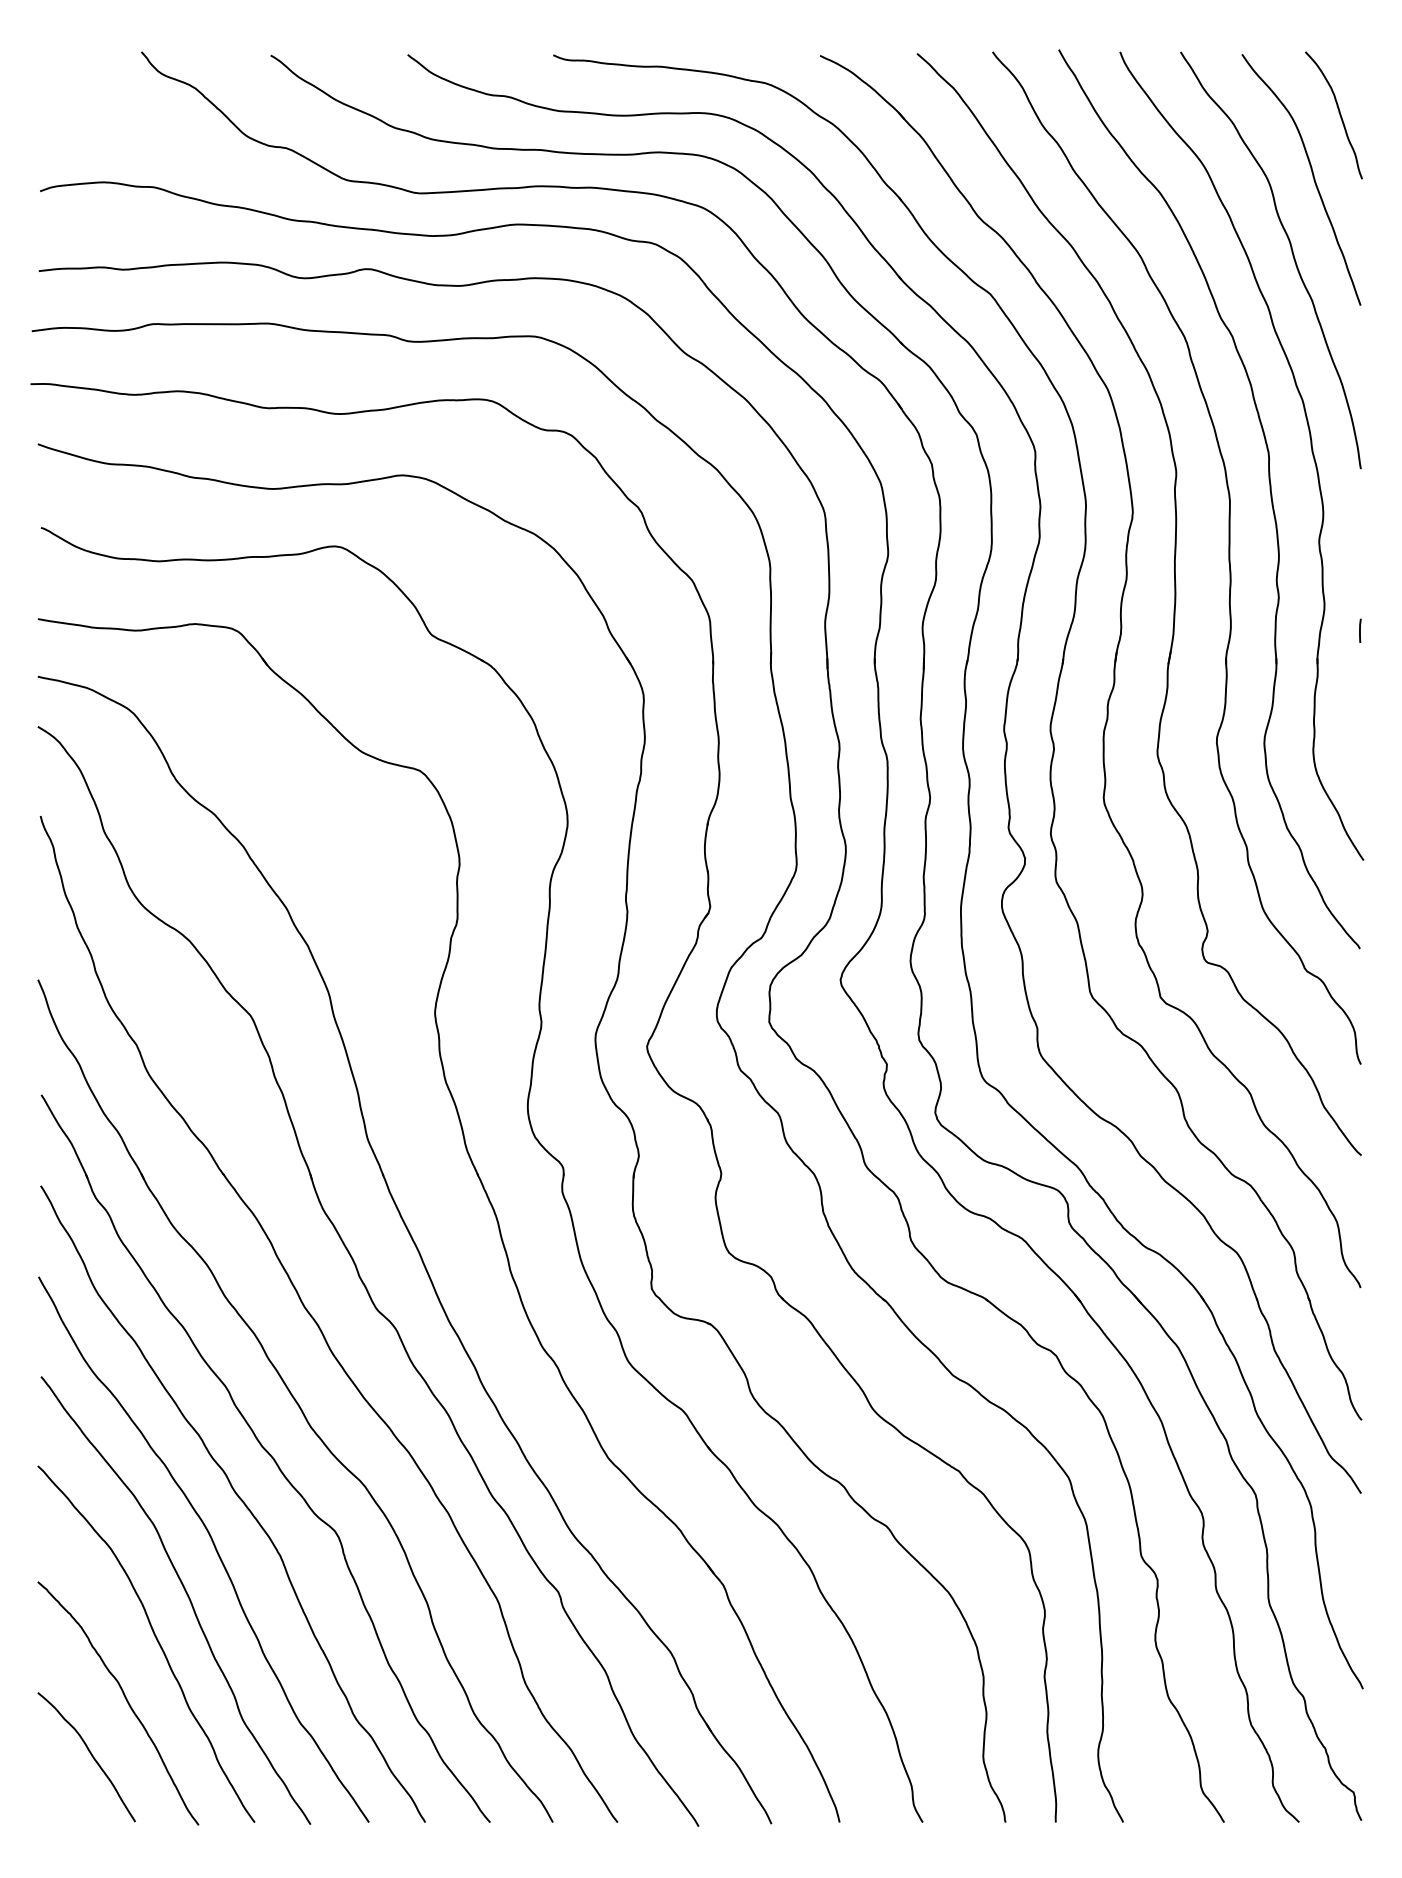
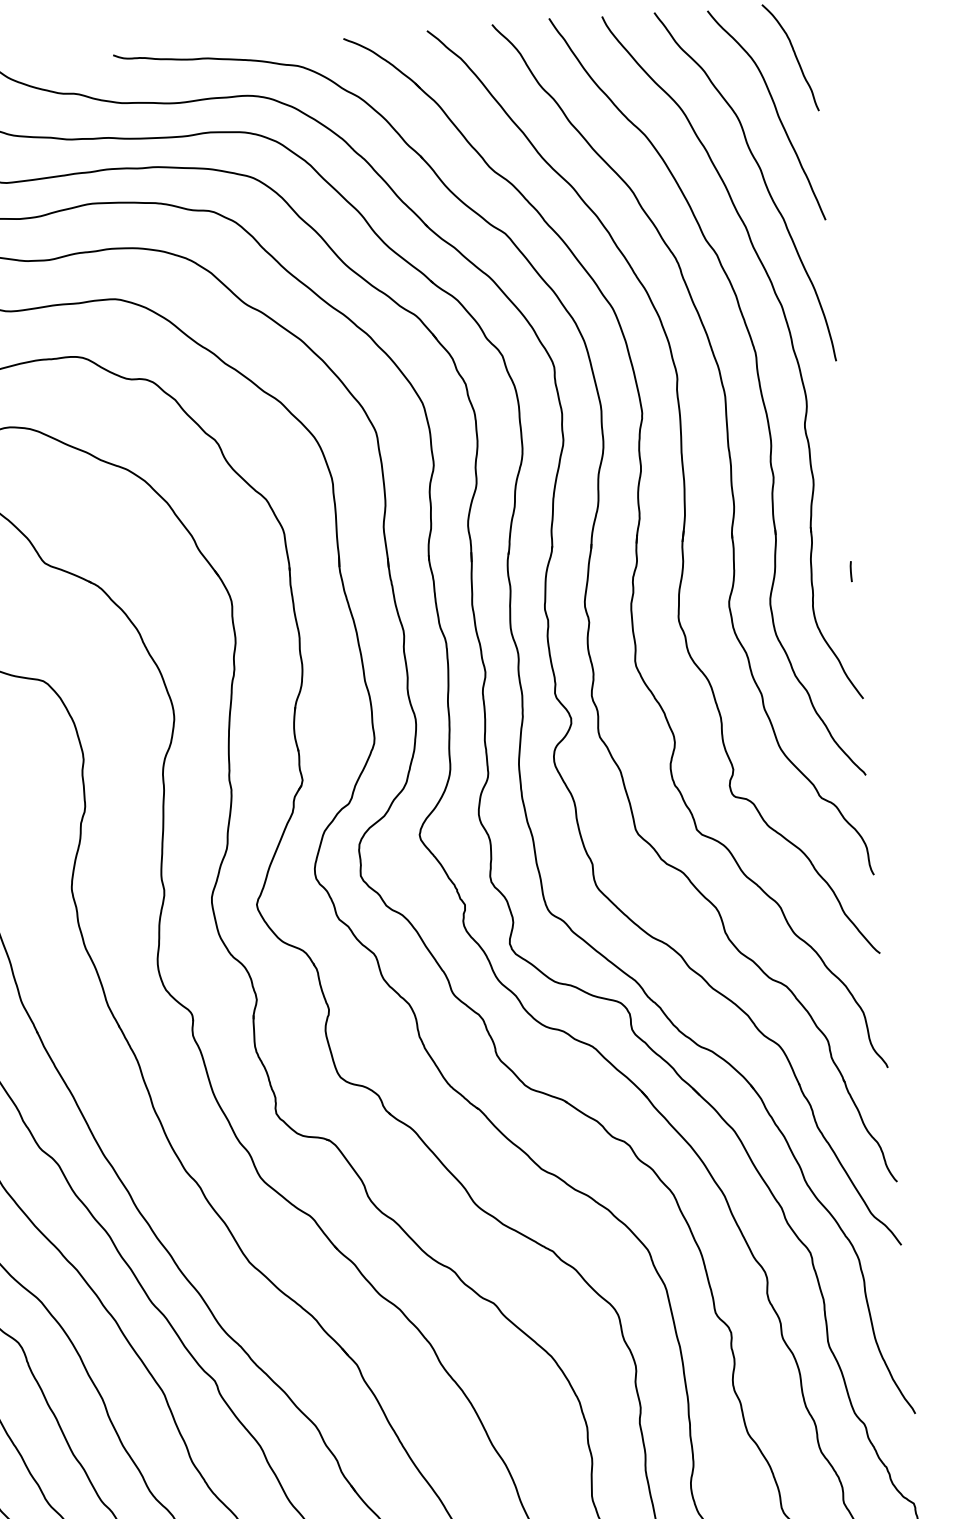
line: (1360, 630) -> (851, 571), moved

